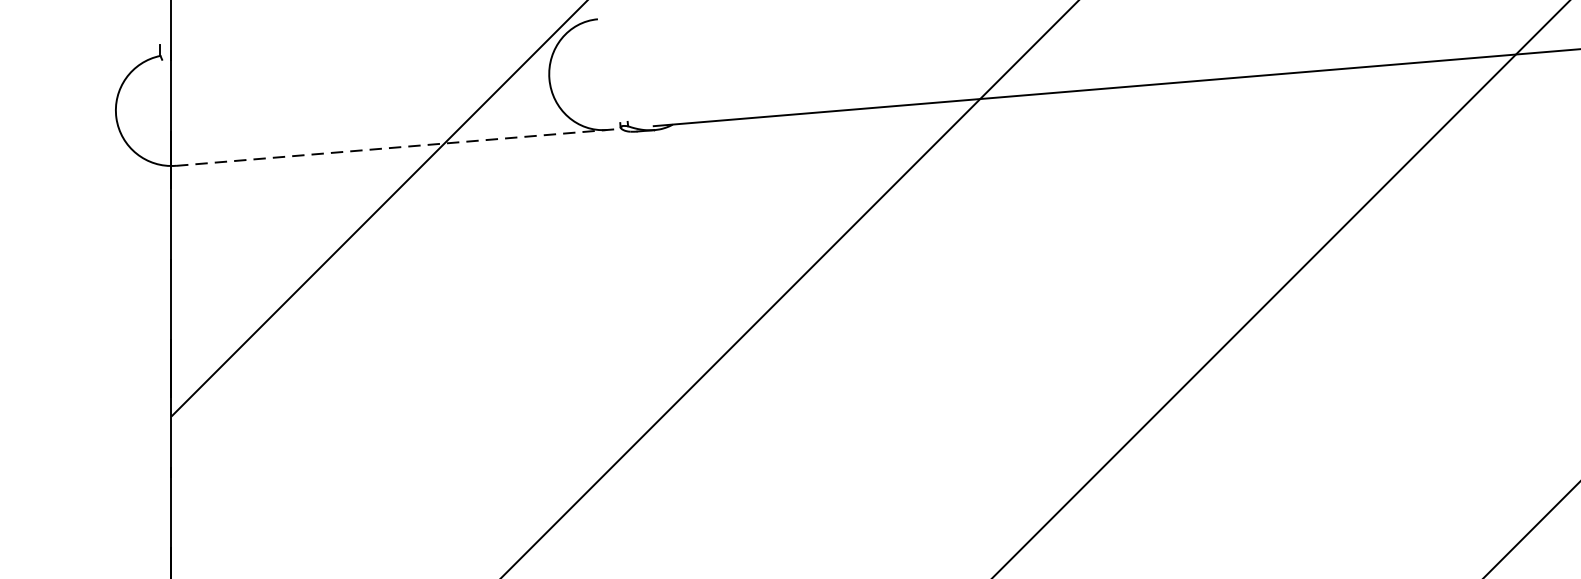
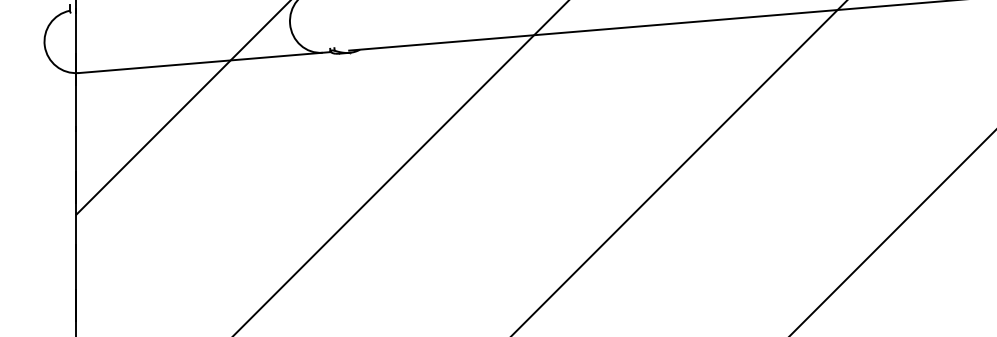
line: (398, 147) -> (204, 62), dashed -> solid

